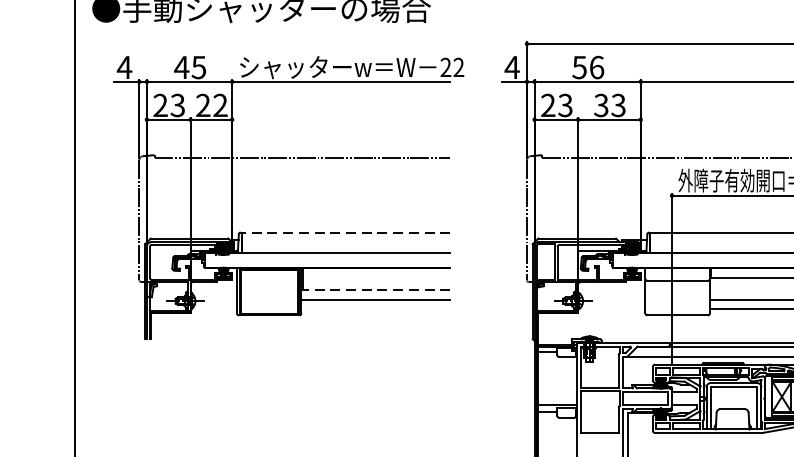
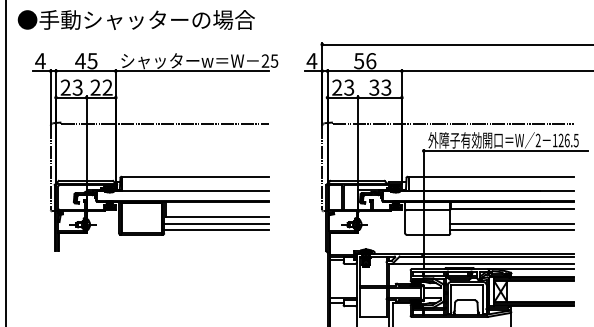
text: (458, 66) -> (274, 60), 22 -> 25
line: (344, 233) -> (194, 177), dashed -> solid
line: (375, 289) -> (216, 216), dashed -> solid
line: (375, 309) -> (216, 230), added

